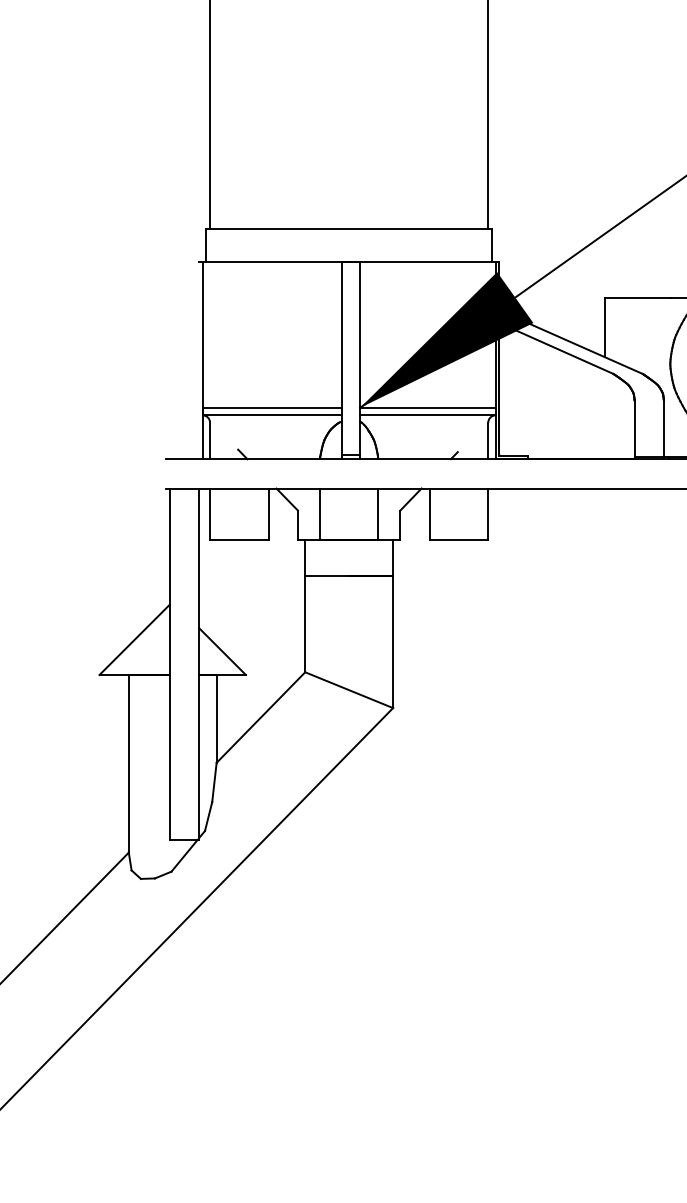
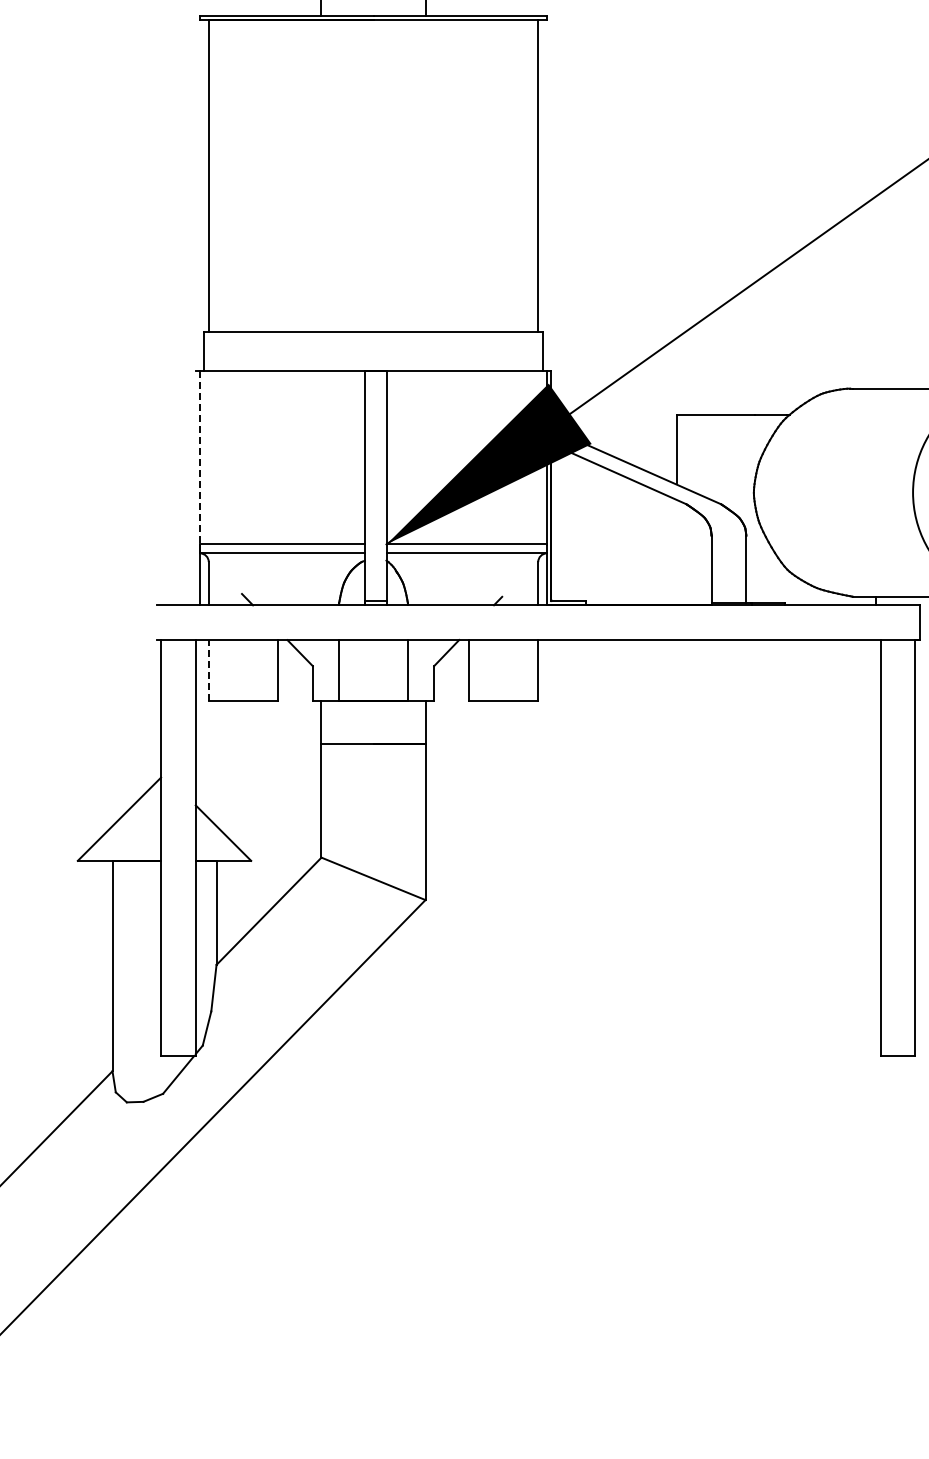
line: (203, 335) -> (200, 458), solid -> dashed
line: (209, 513) -> (208, 669), solid -> dashed

